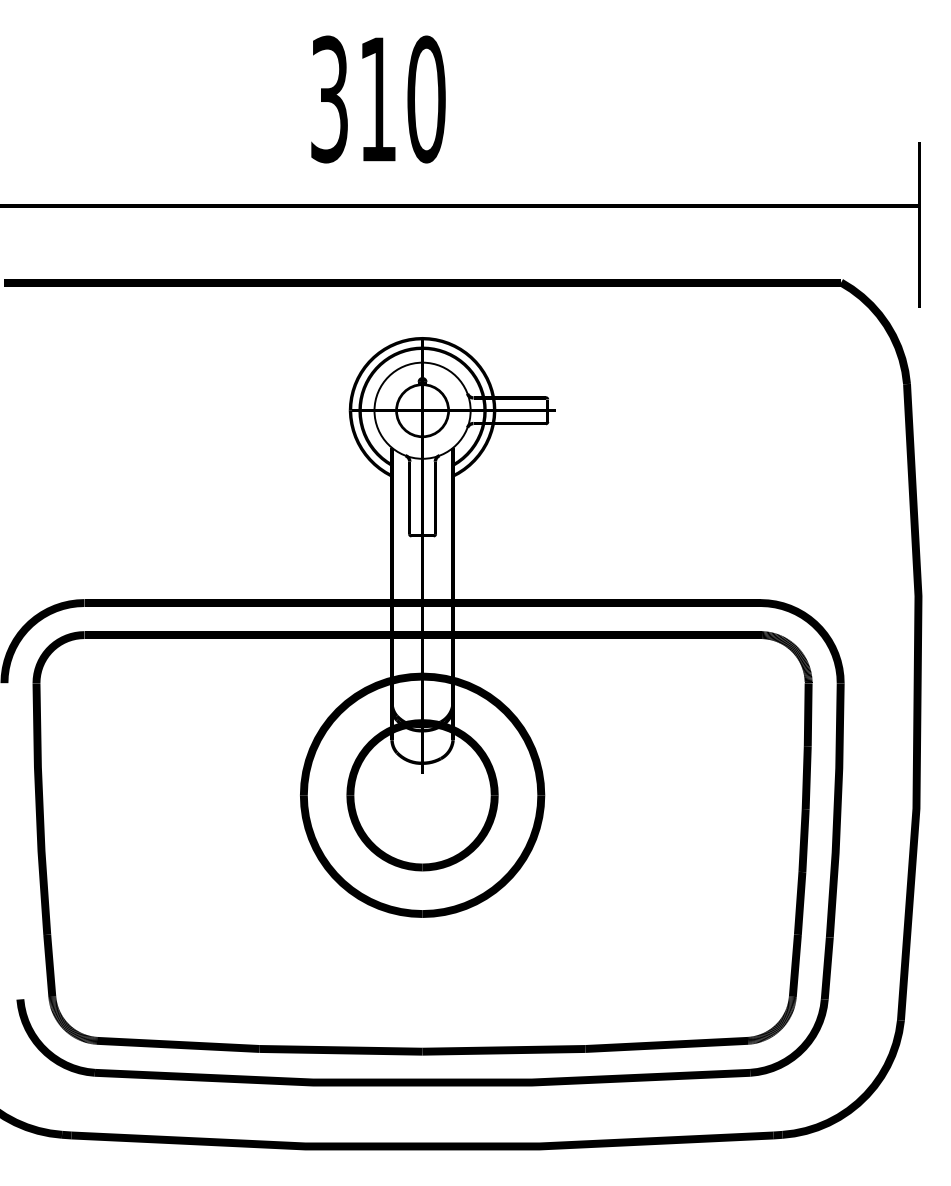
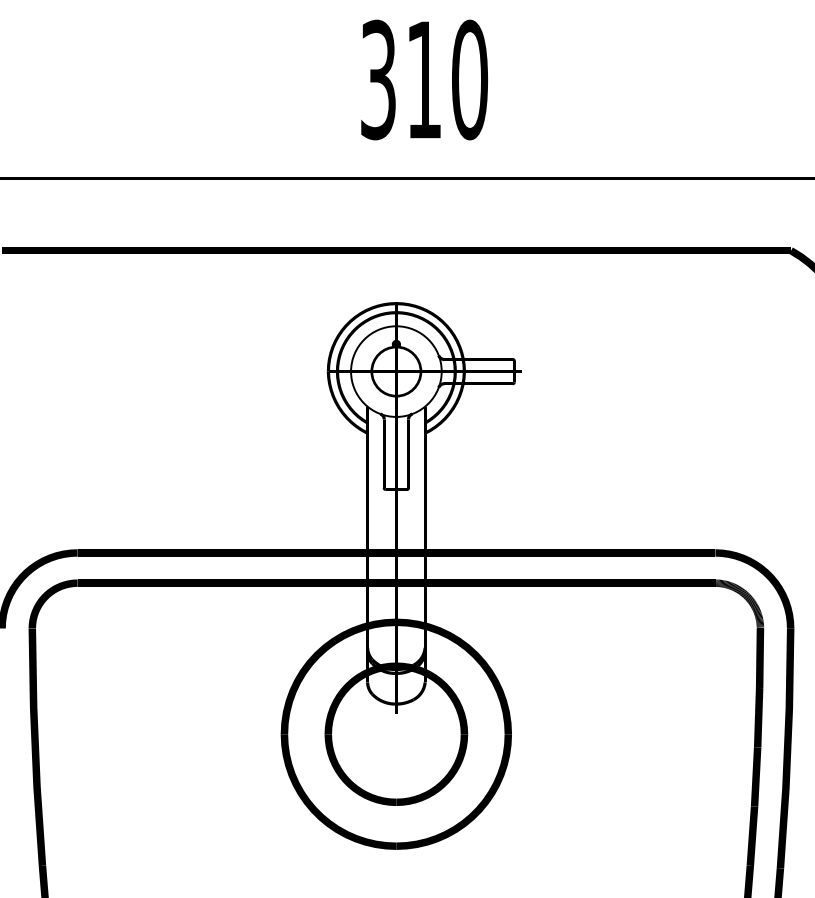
text: (378, 99) -> (424, 80), moved

